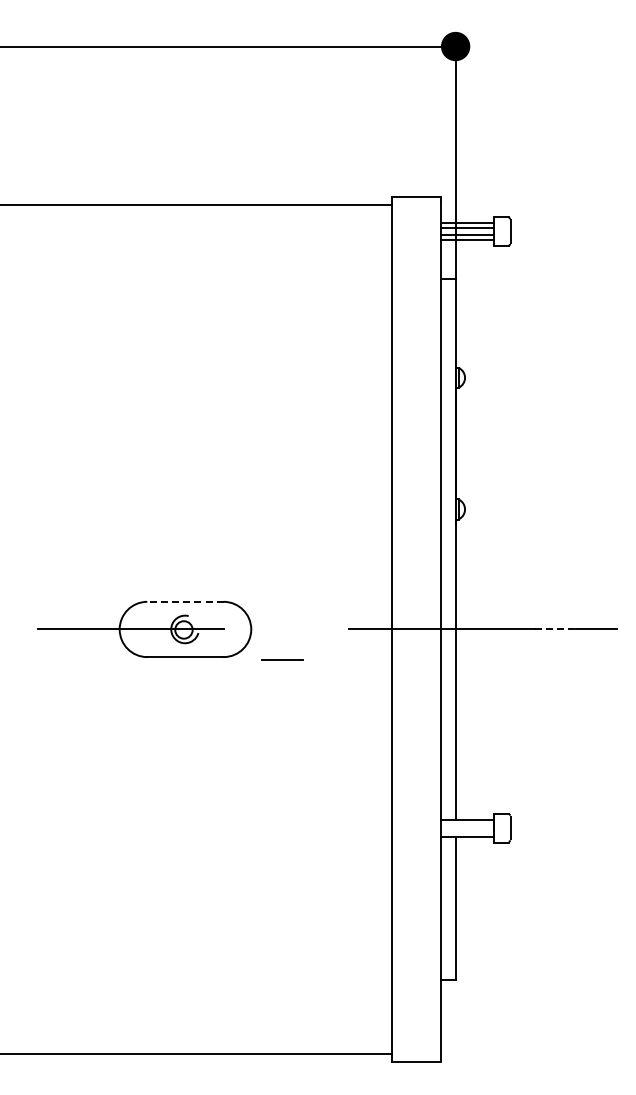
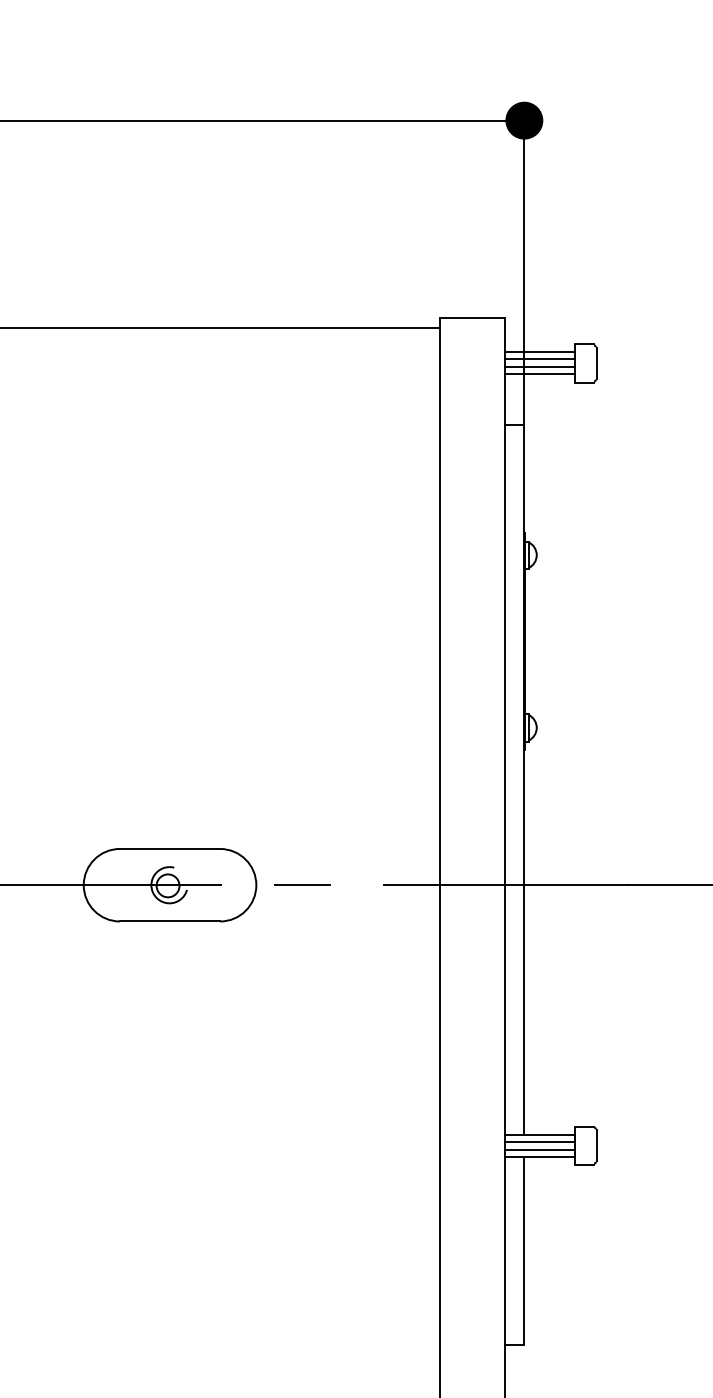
line: (184, 601) -> (168, 848), dashed -> solid
line: (555, 629) -> (655, 885), dashed -> solid
line: (282, 659) -> (302, 883), moved
line: (467, 825) -> (539, 1142), added
line: (467, 831) -> (539, 1150), added

